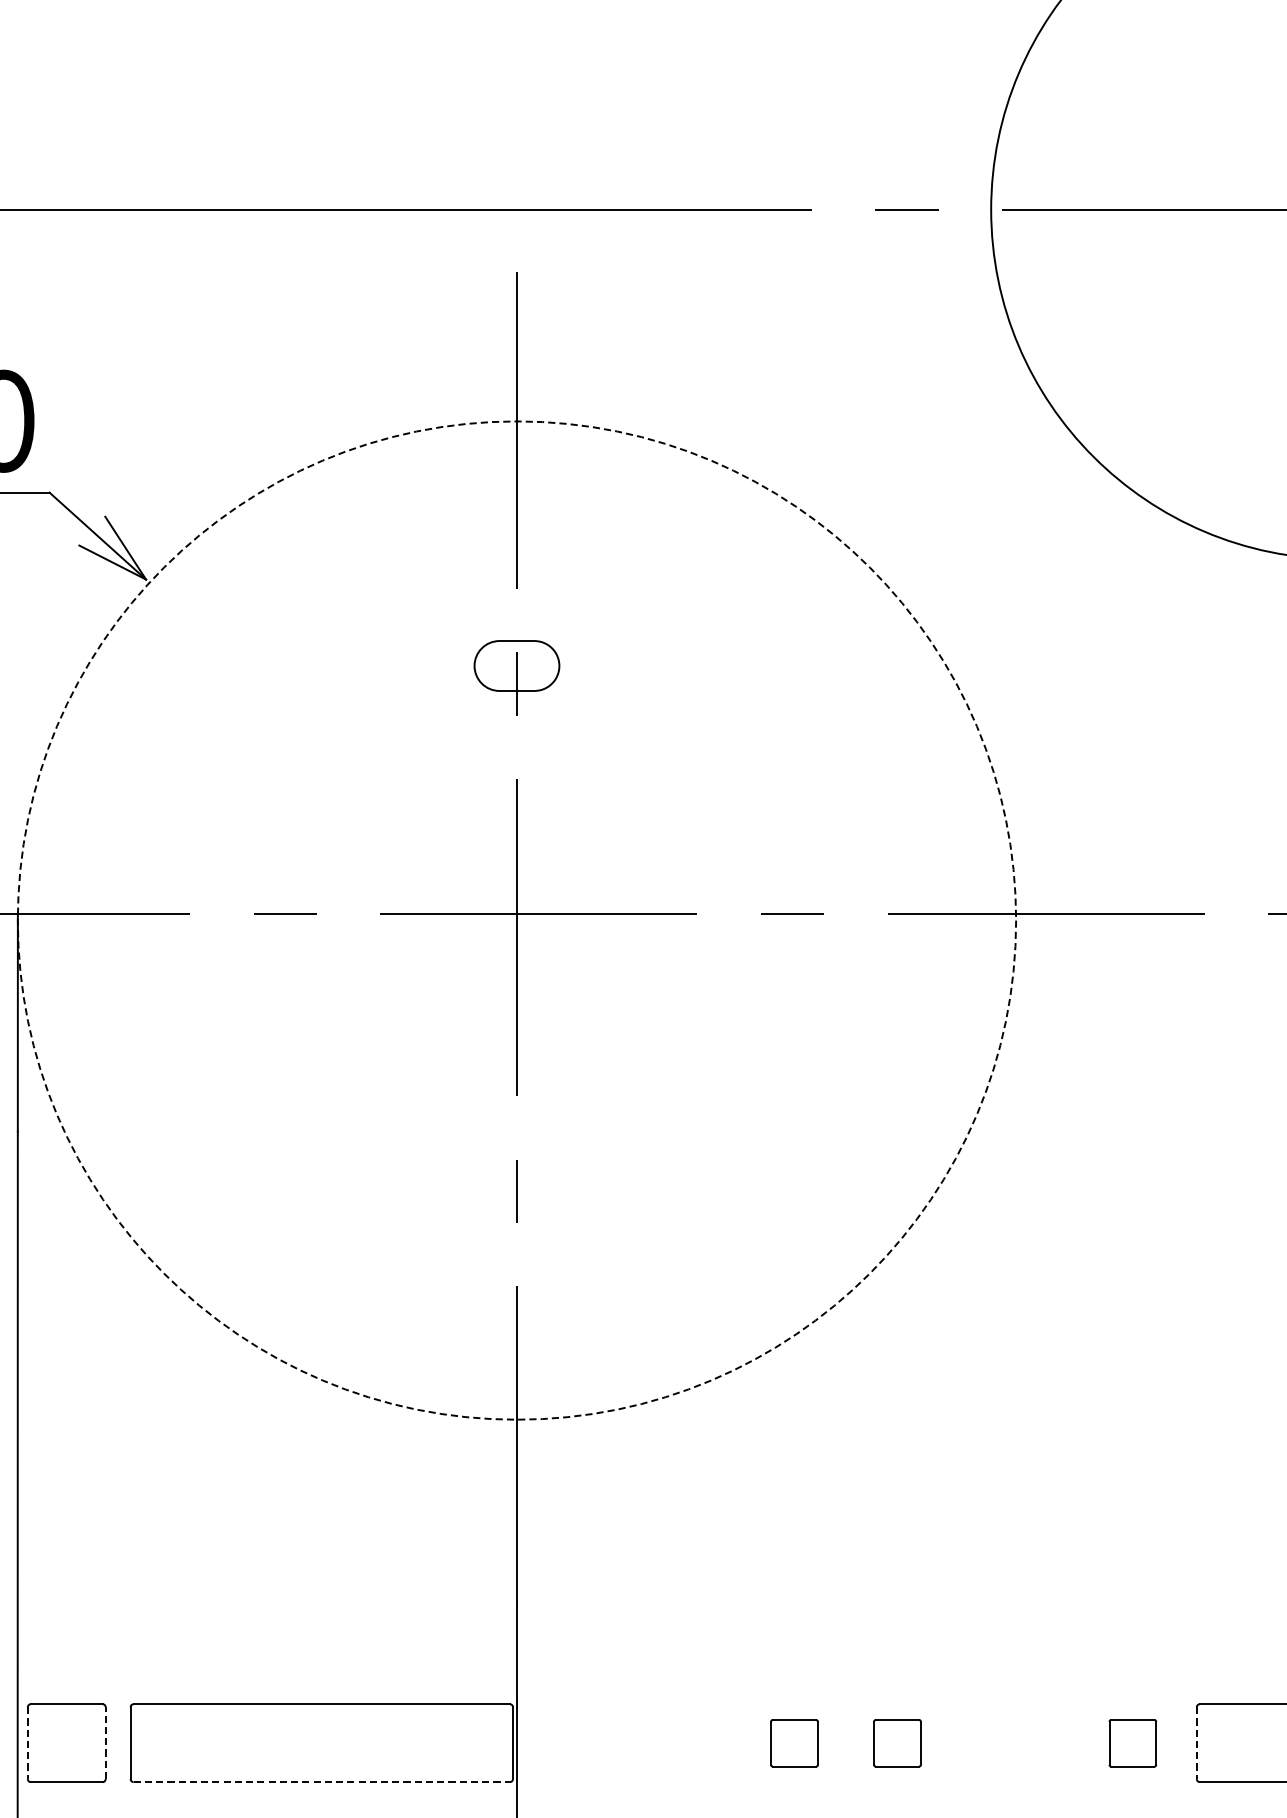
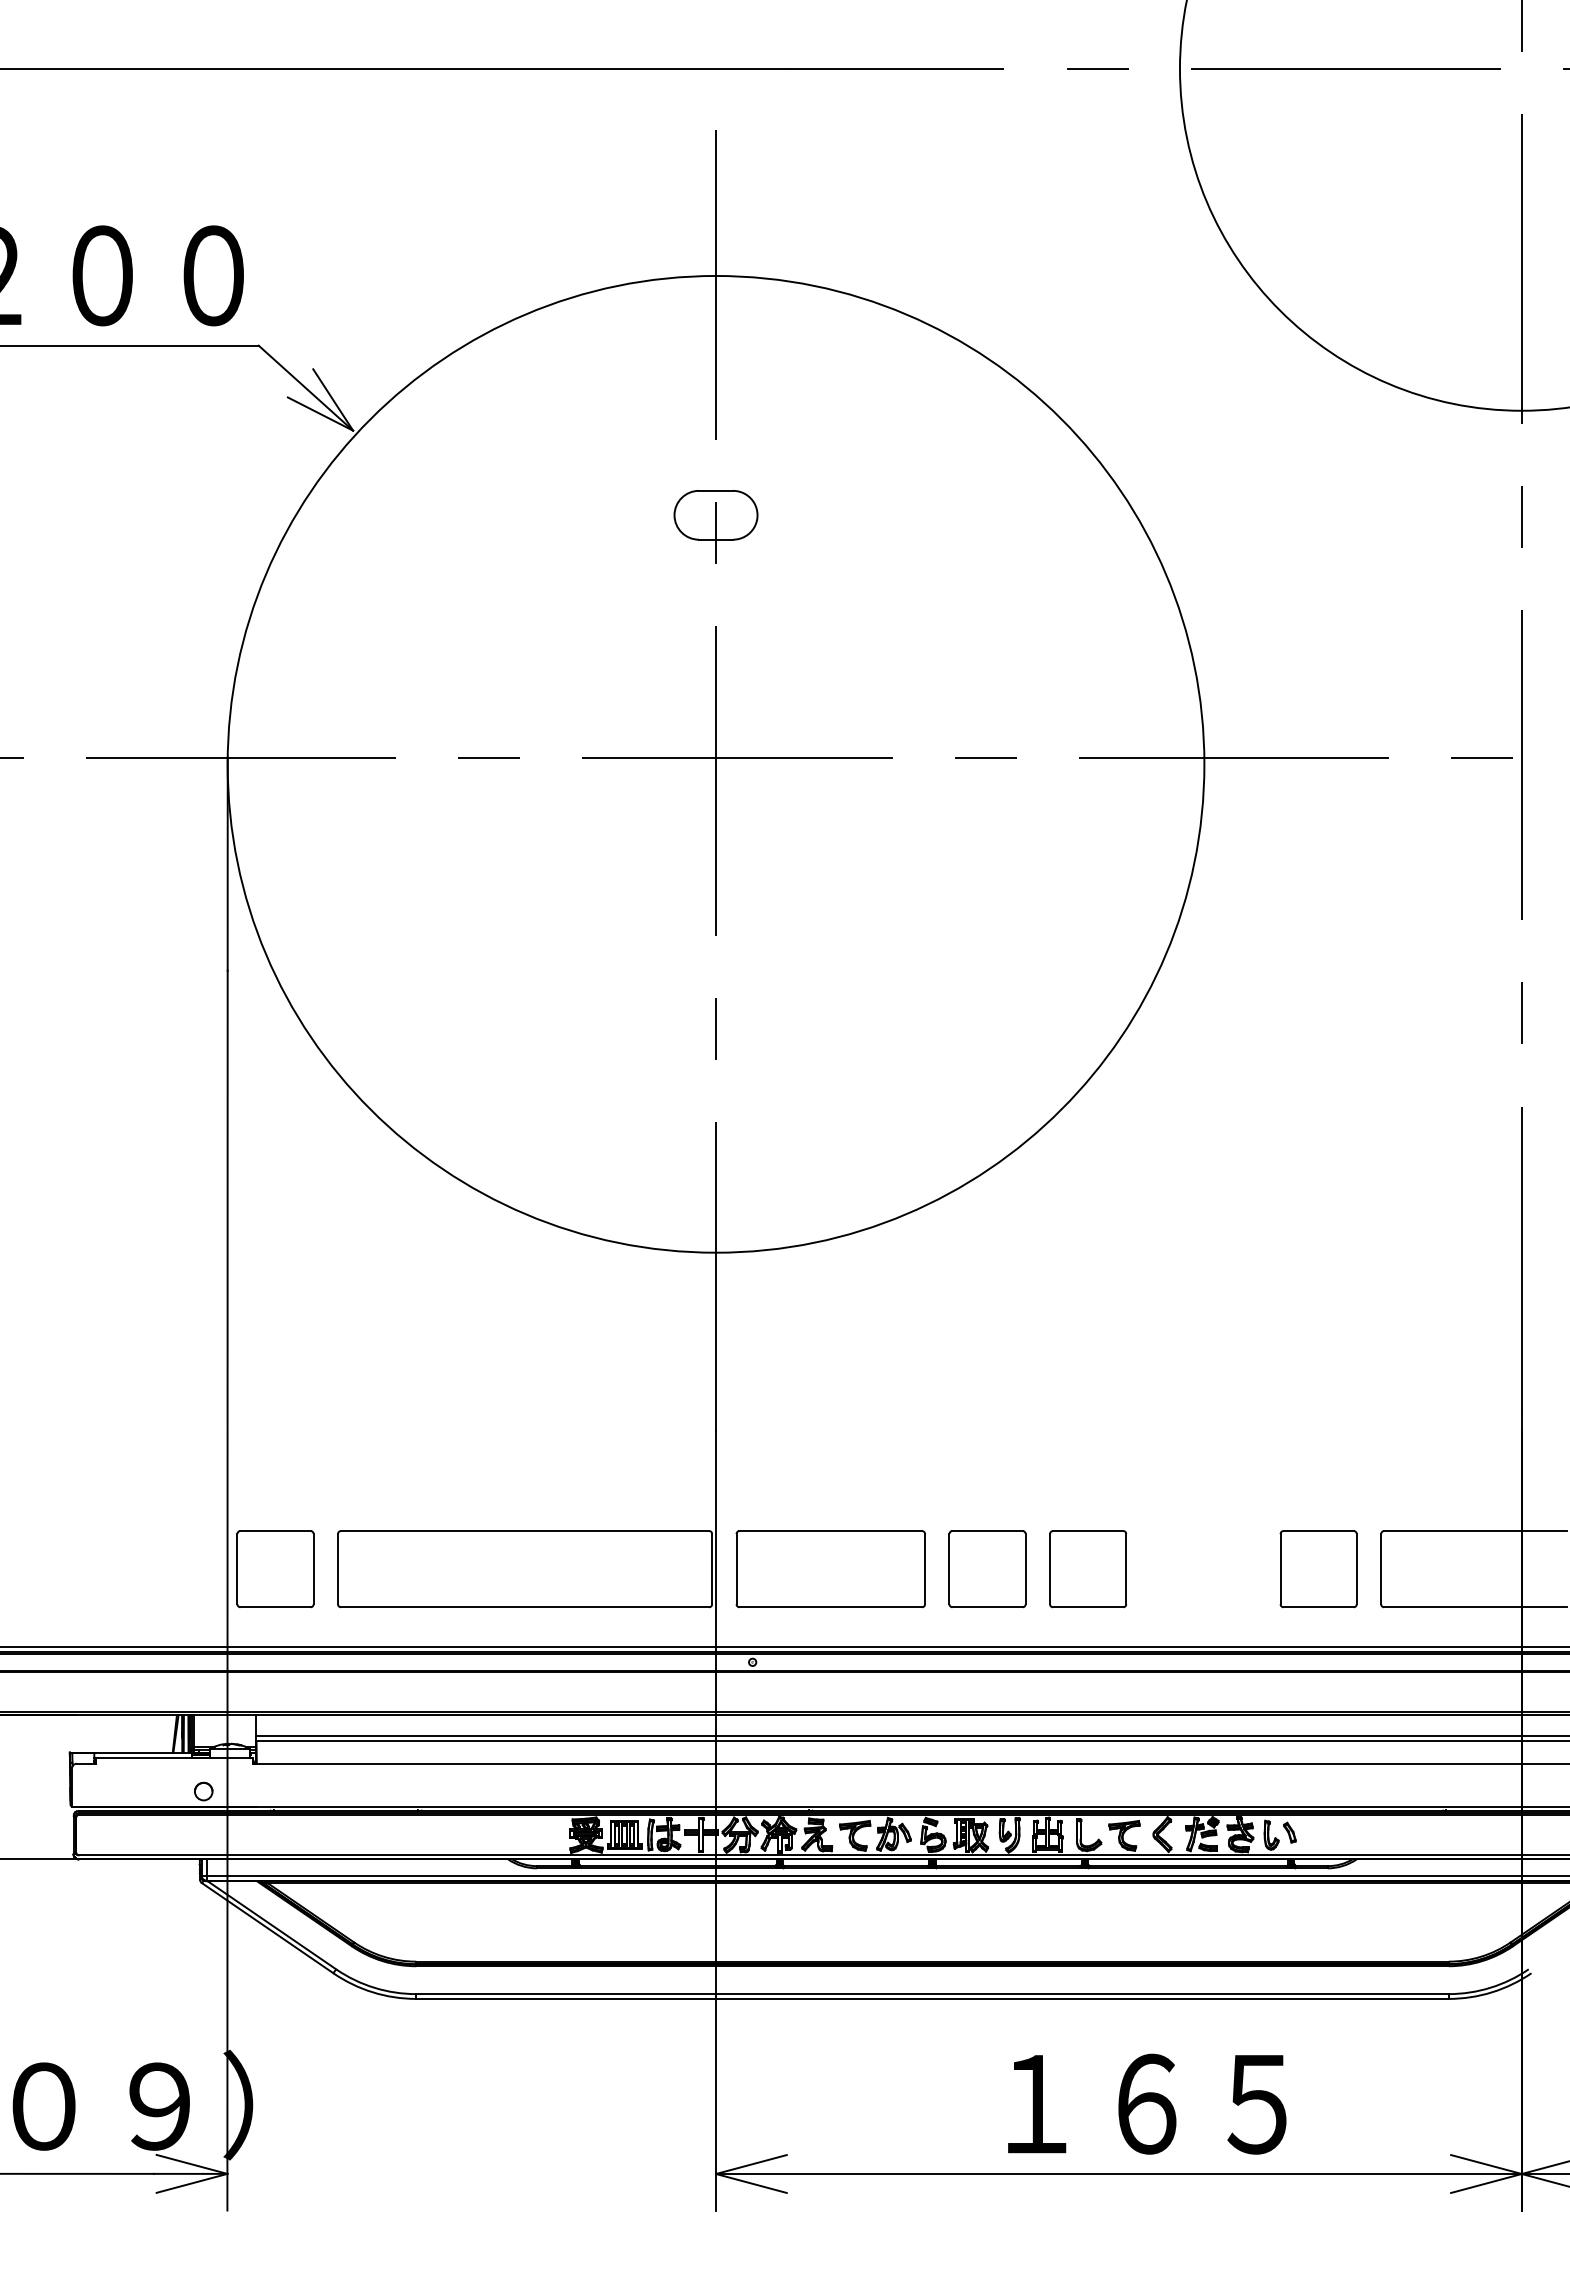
circle: (516, 919) -> (715, 763), dashed -> solid
line: (105, 1742) -> (313, 1568), dashed -> solid
line: (27, 1743) -> (237, 1569), dashed -> solid
part: (633, 1743) -> (830, 1569), added
part: (794, 1743) -> (987, 1569), size x1.67
part: (897, 1743) -> (1088, 1569), size x1.67
part: (1132, 1743) -> (1318, 1569), size x1.67
line: (1197, 1743) -> (1381, 1569), dashed -> solid
line: (322, 1782) -> (525, 1607), dashed -> solid

